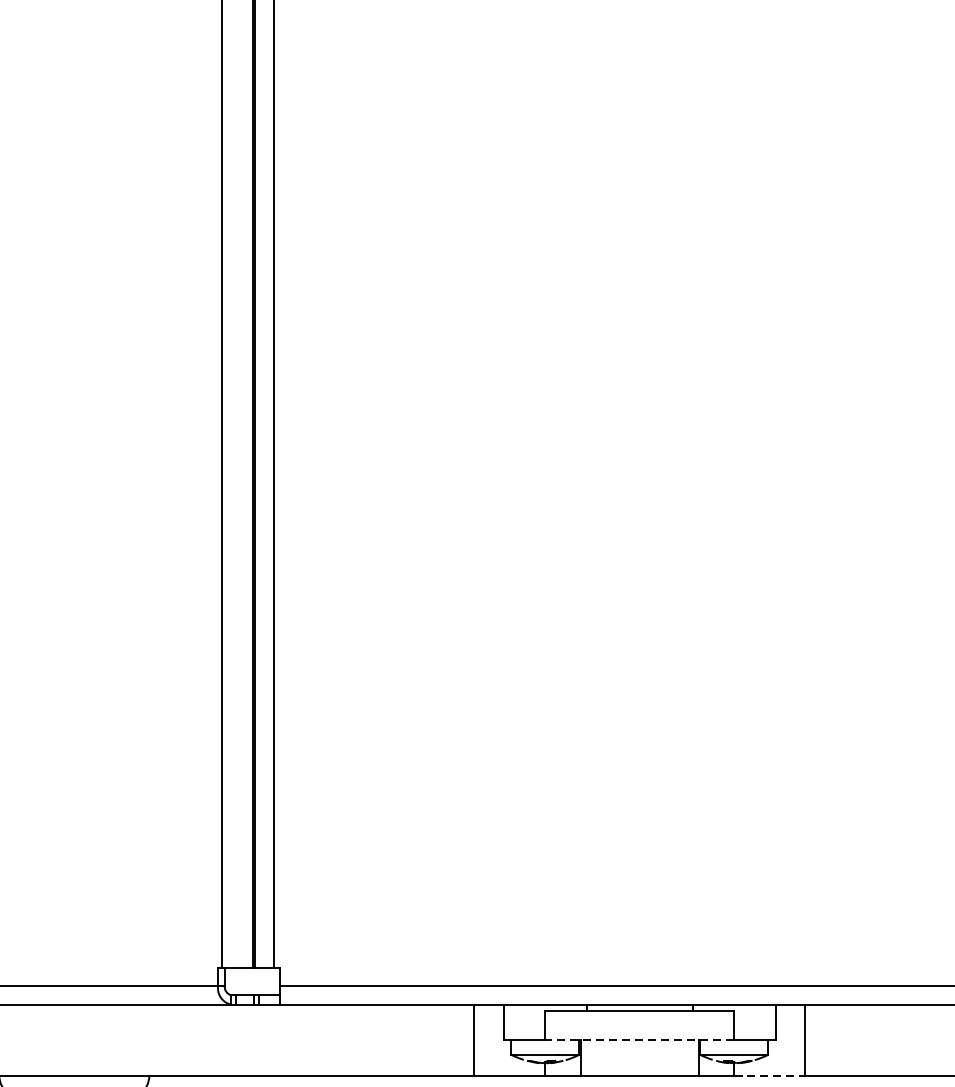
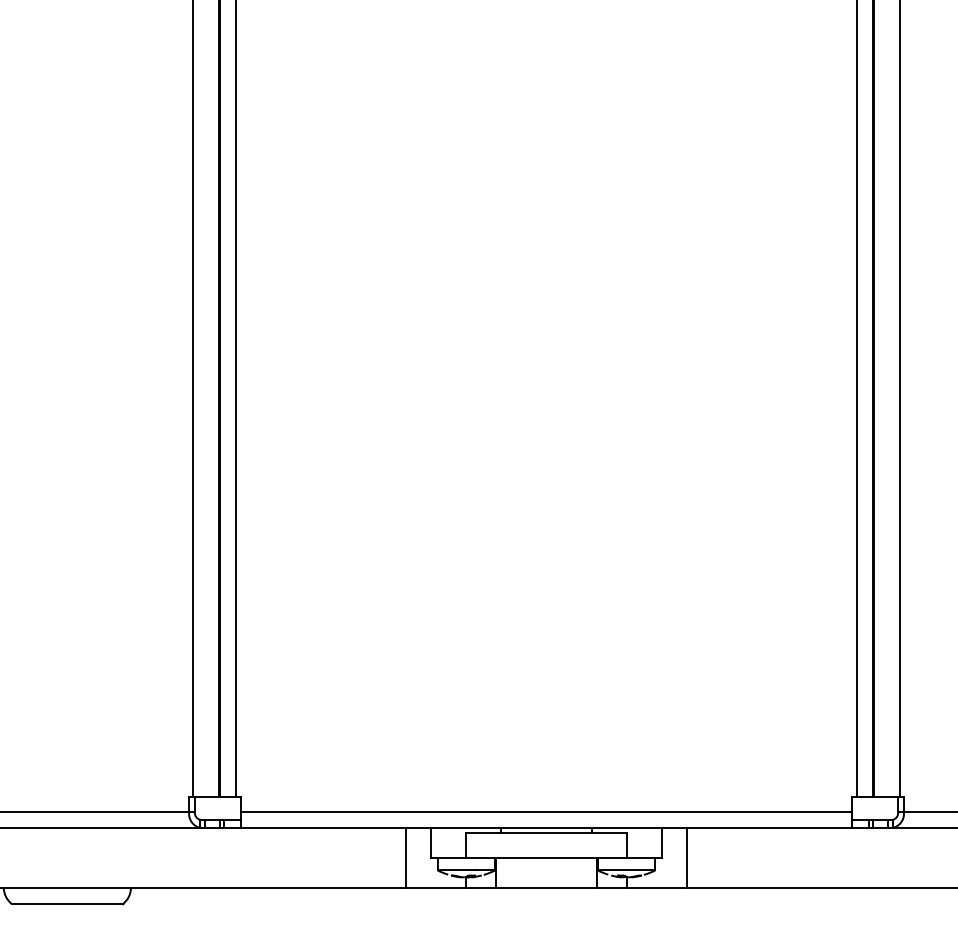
line: (638, 1039) -> (545, 857), dashed -> solid
line: (770, 1075) -> (657, 887), dashed -> solid

